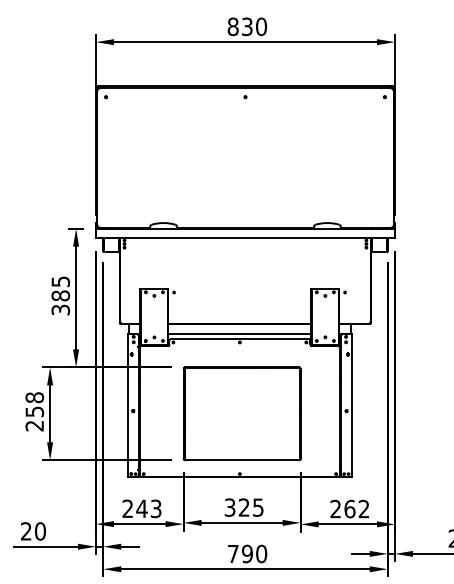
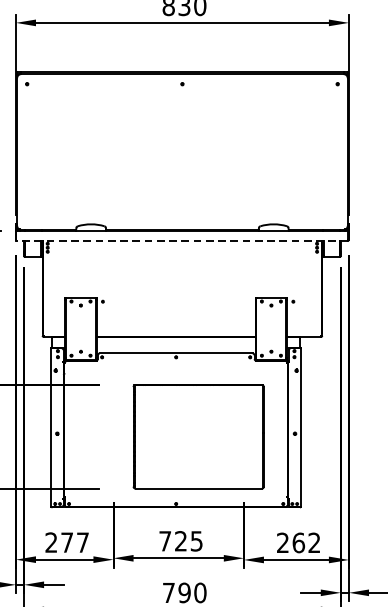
line: (245, 237) -> (182, 240), solid -> dashed
line: (239, 333) -> (175, 347), removed
part: (241, 413) -> (198, 436), moved
text: (229, 507) -> (164, 541), 325 -> 725
text: (148, 508) -> (74, 542), 243 -> 277

